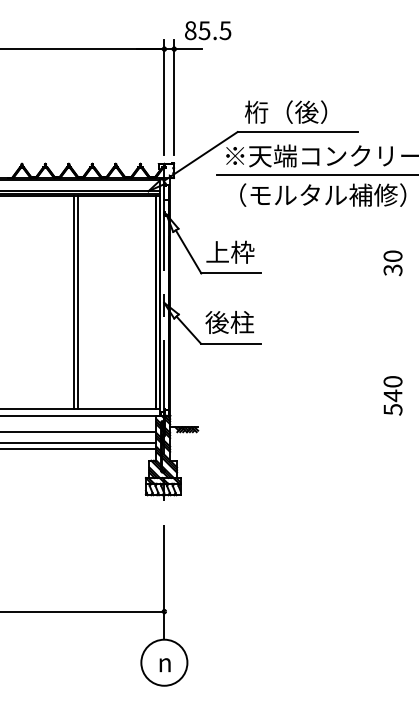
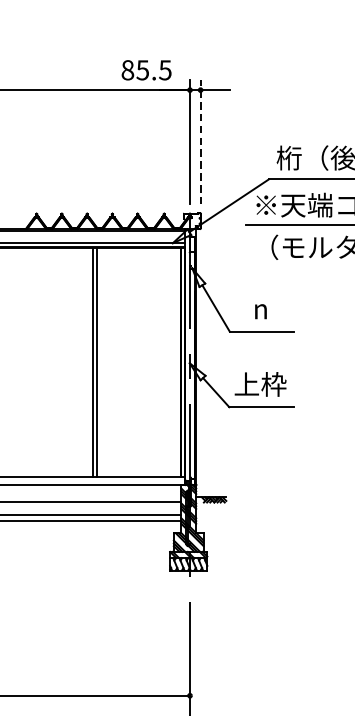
text: (208, 30) -> (147, 70), moved
line: (174, 97) -> (200, 142), solid -> dashed
text: (230, 251) -> (261, 308), 上枠 -> n
text: (229, 322) -> (260, 384), 後柱 -> 上枠

